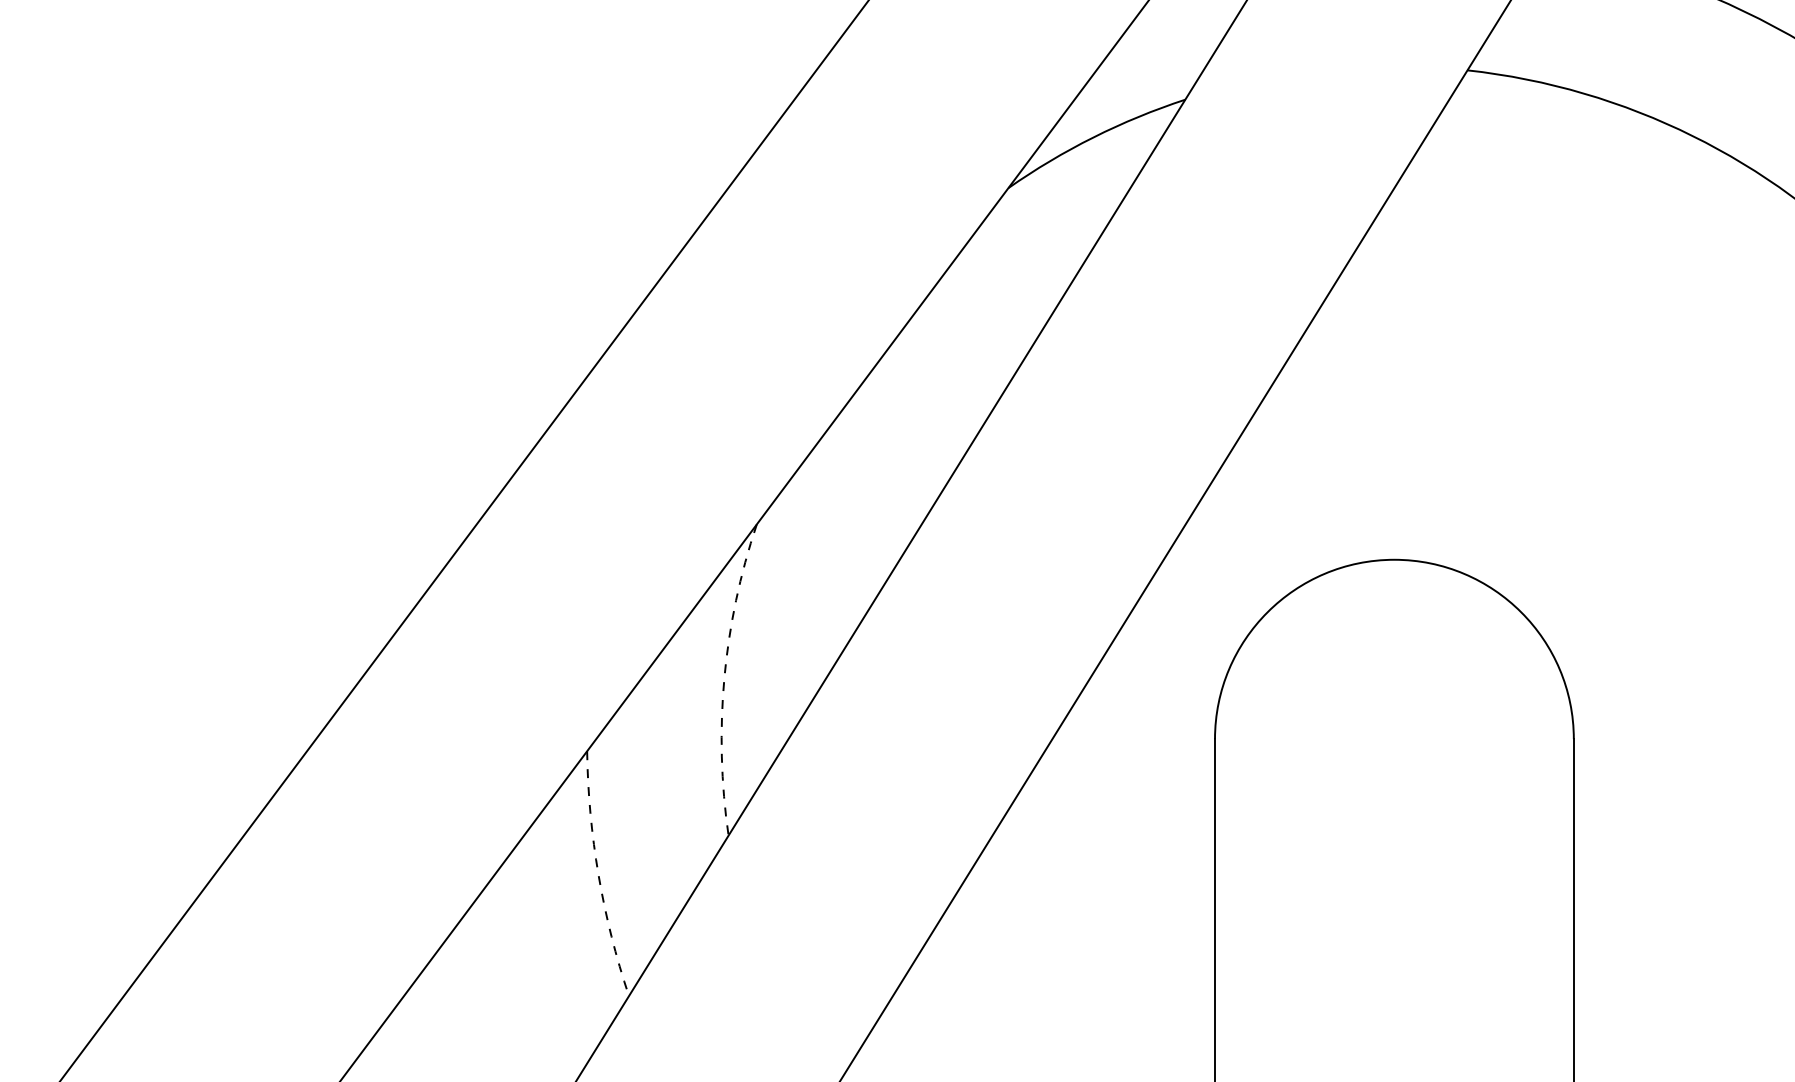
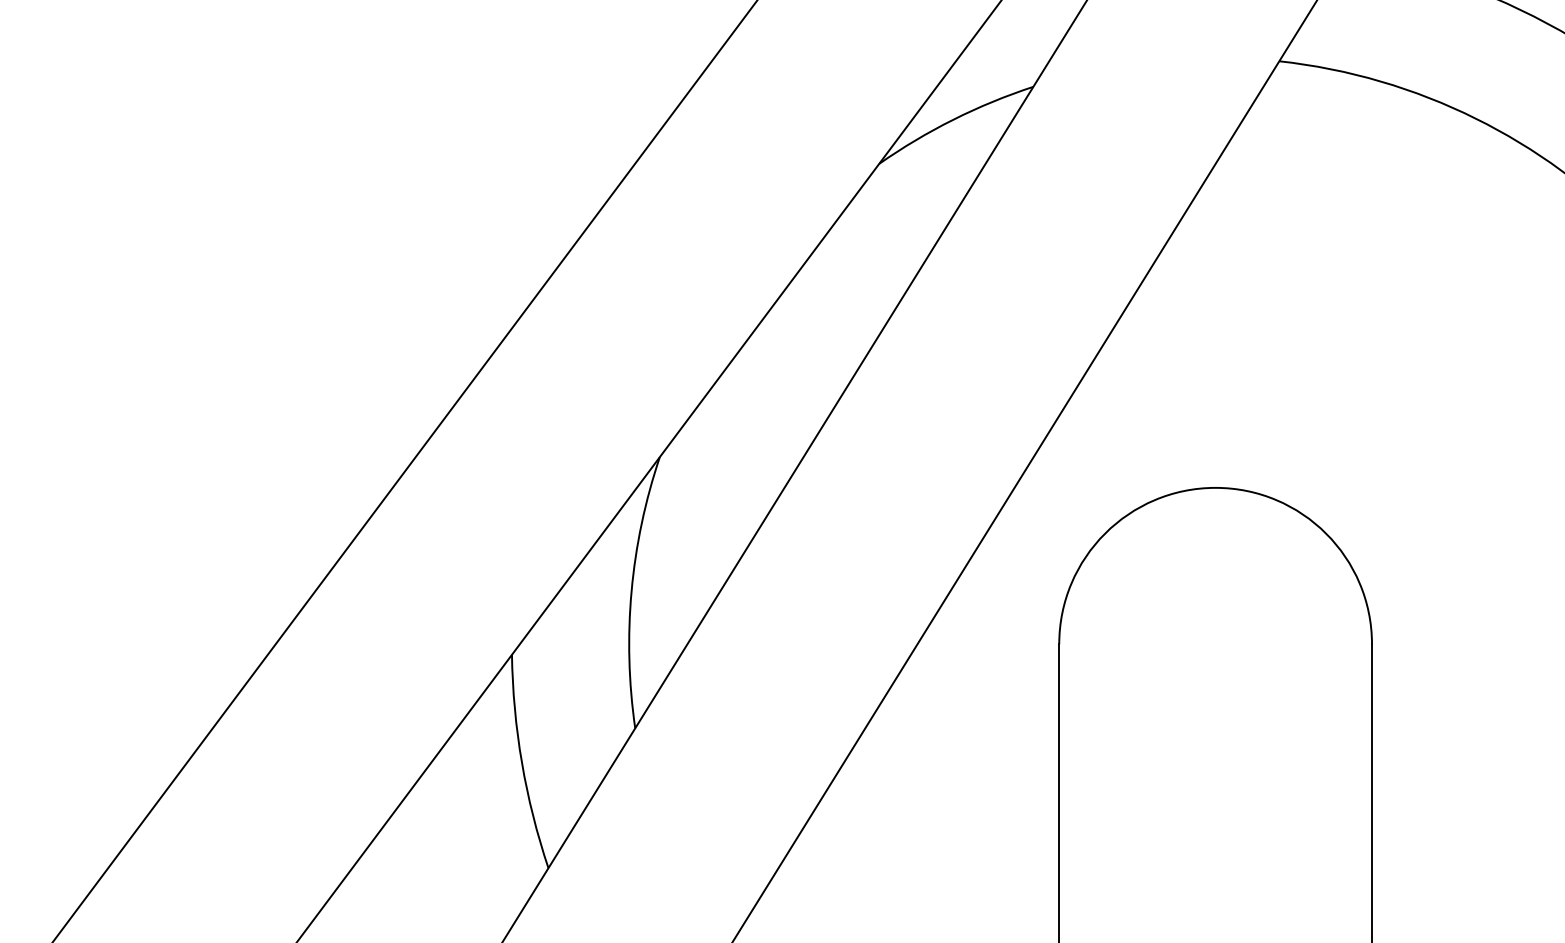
arc: (724, 678) -> (631, 591), dashed -> solid
arc: (598, 874) -> (521, 762), dashed -> solid

